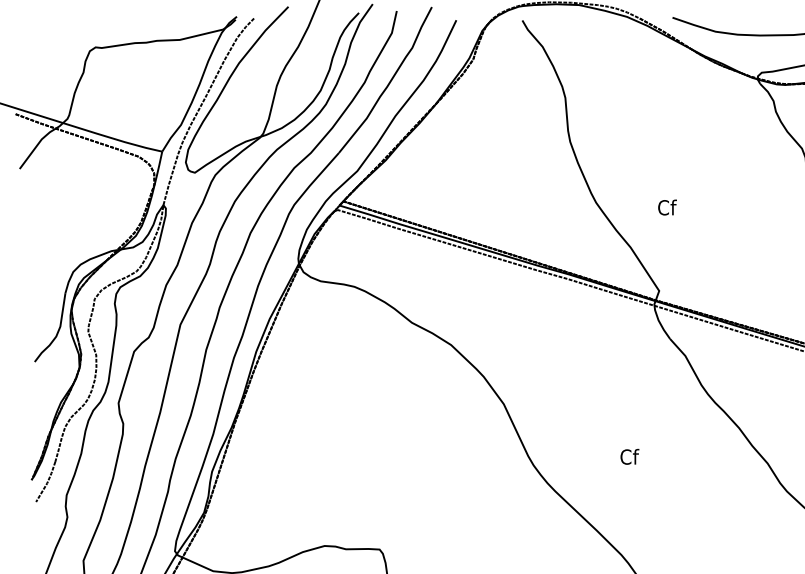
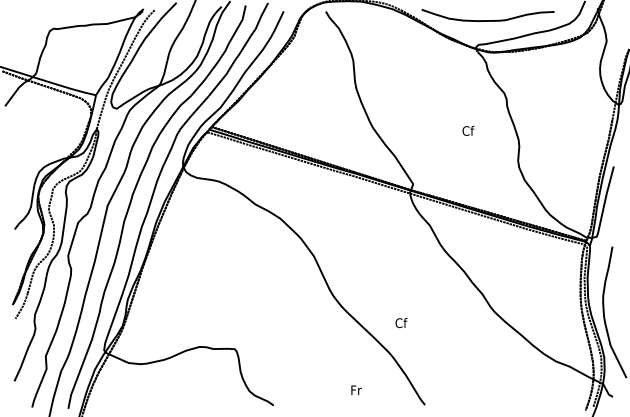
text: (667, 206) -> (468, 130), moved
text: (629, 457) -> (401, 323), moved

